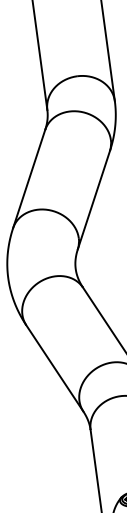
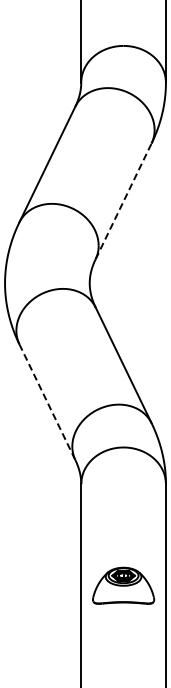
line: (93, 199) -> (123, 200), solid -> dashed
line: (54, 368) -> (47, 402), solid -> dashed

